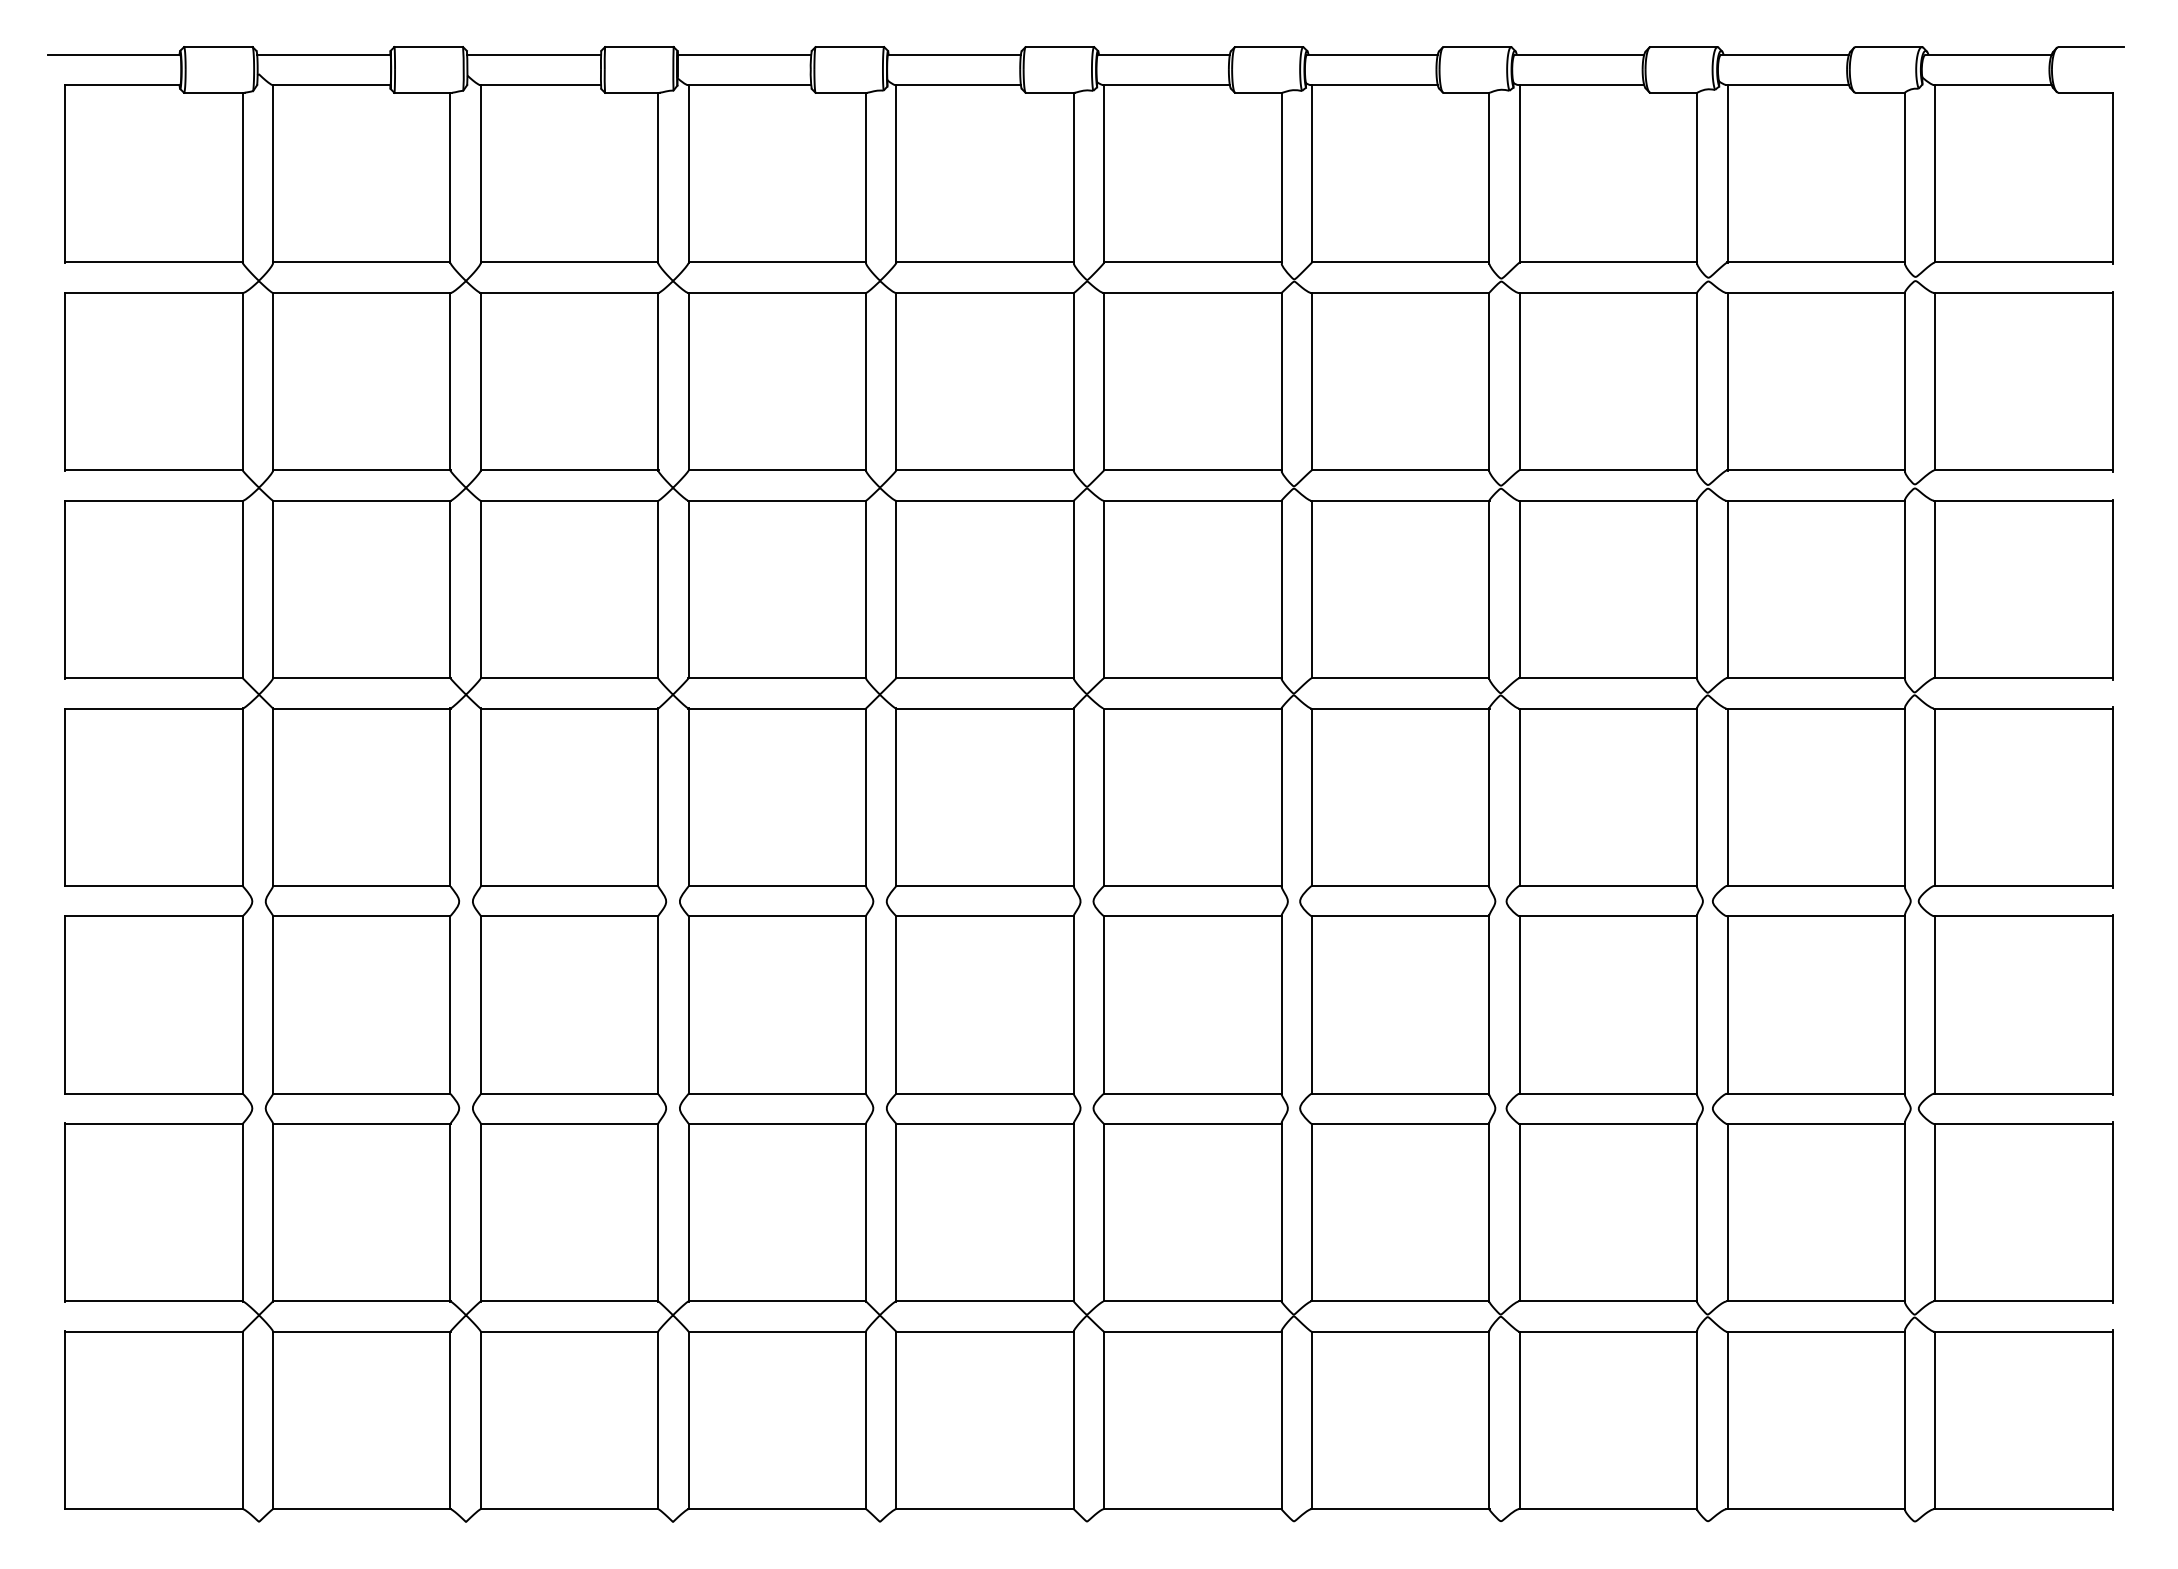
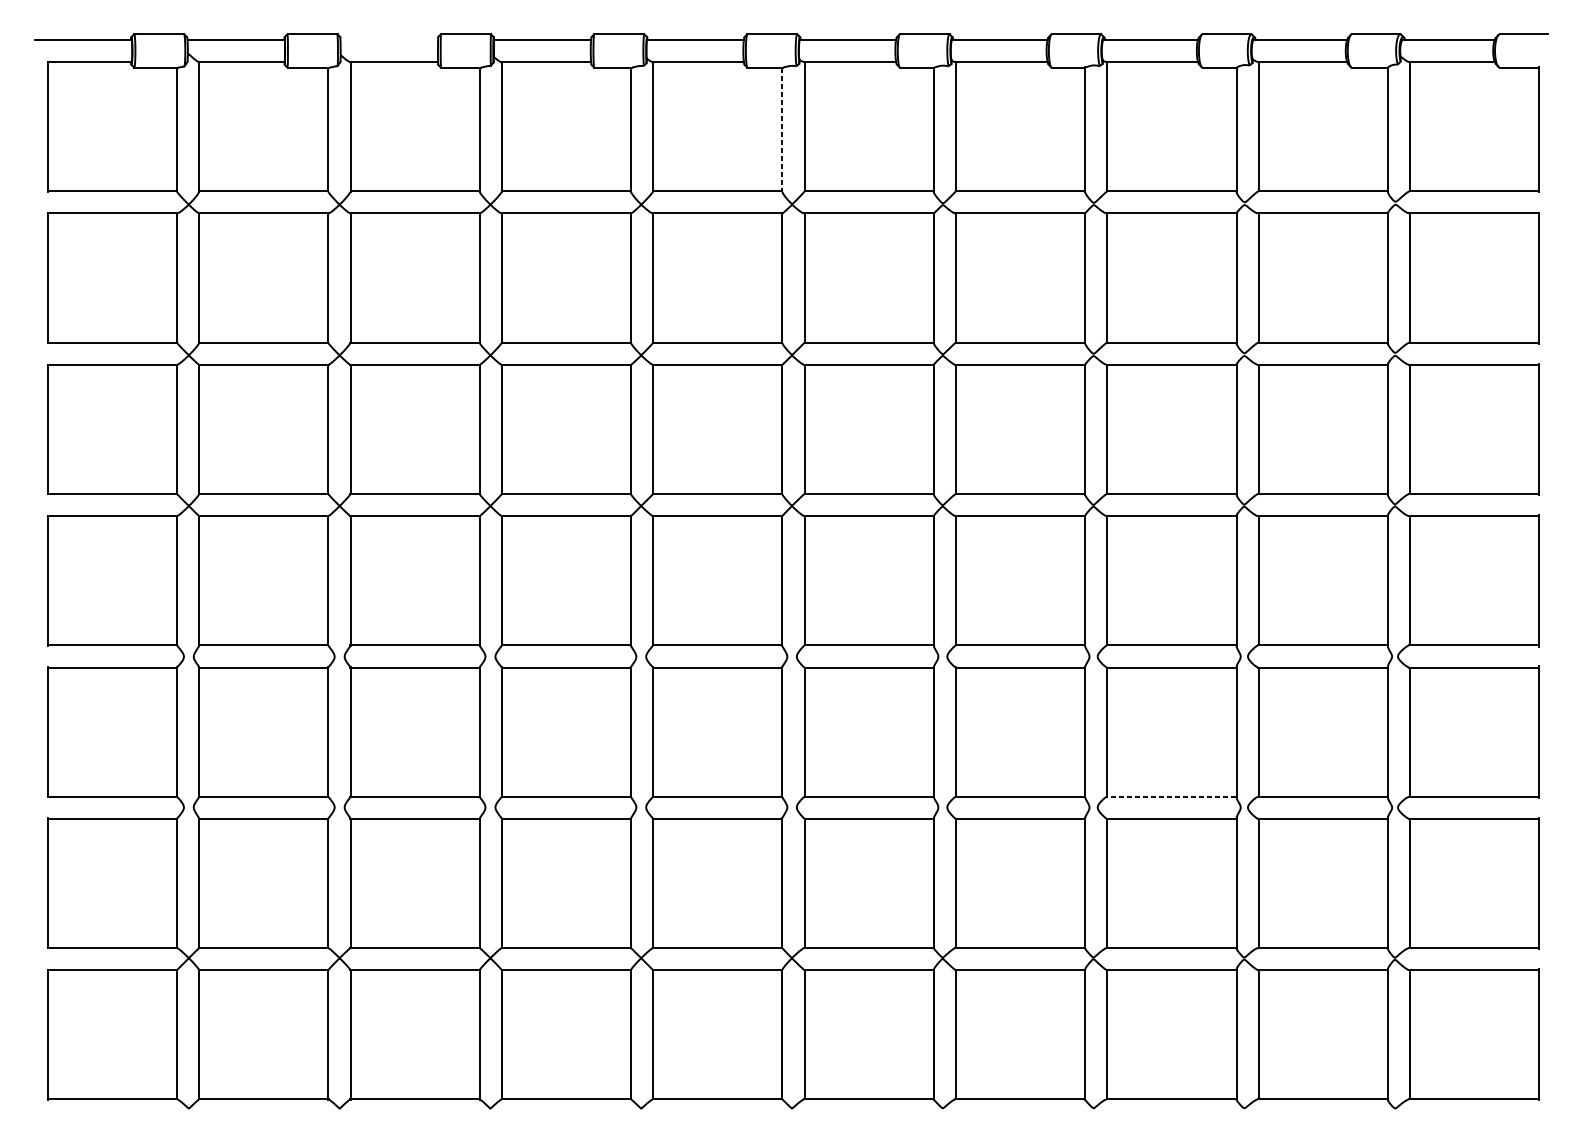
line: (533, 54) -> (388, 39), removed
line: (1073, 178) -> (782, 130), solid -> dashed
line: (1608, 1093) -> (1171, 796), solid -> dashed

